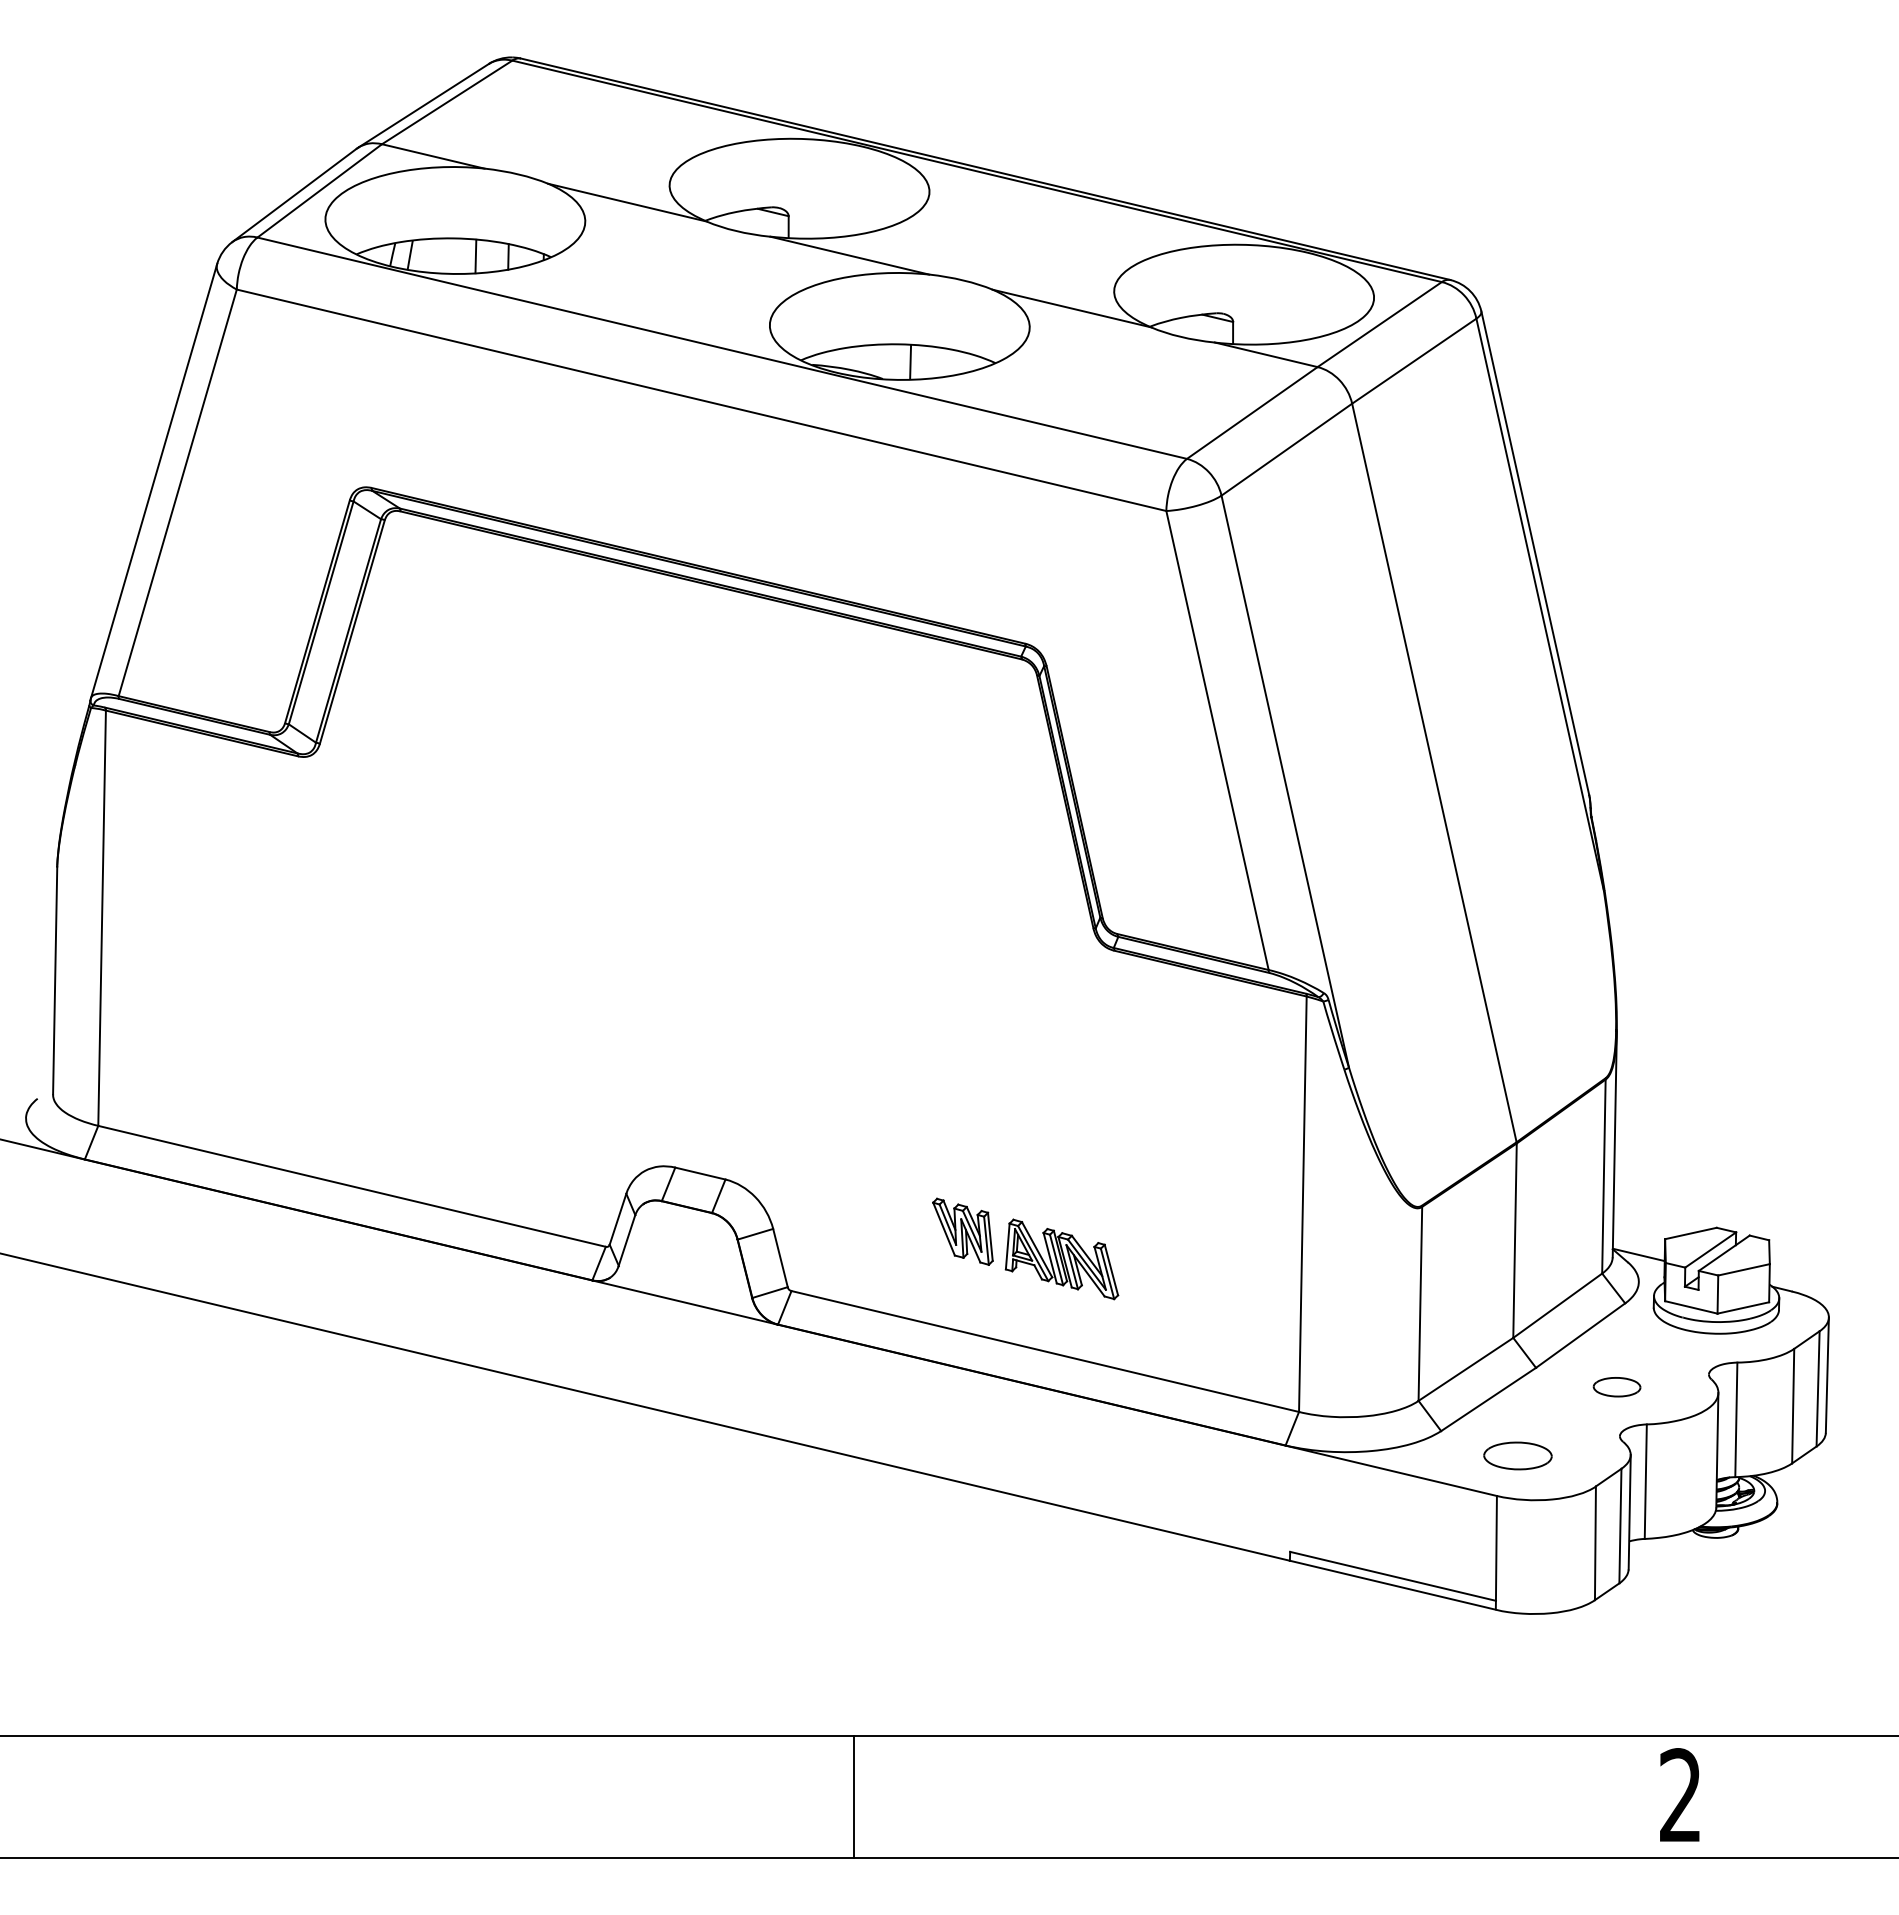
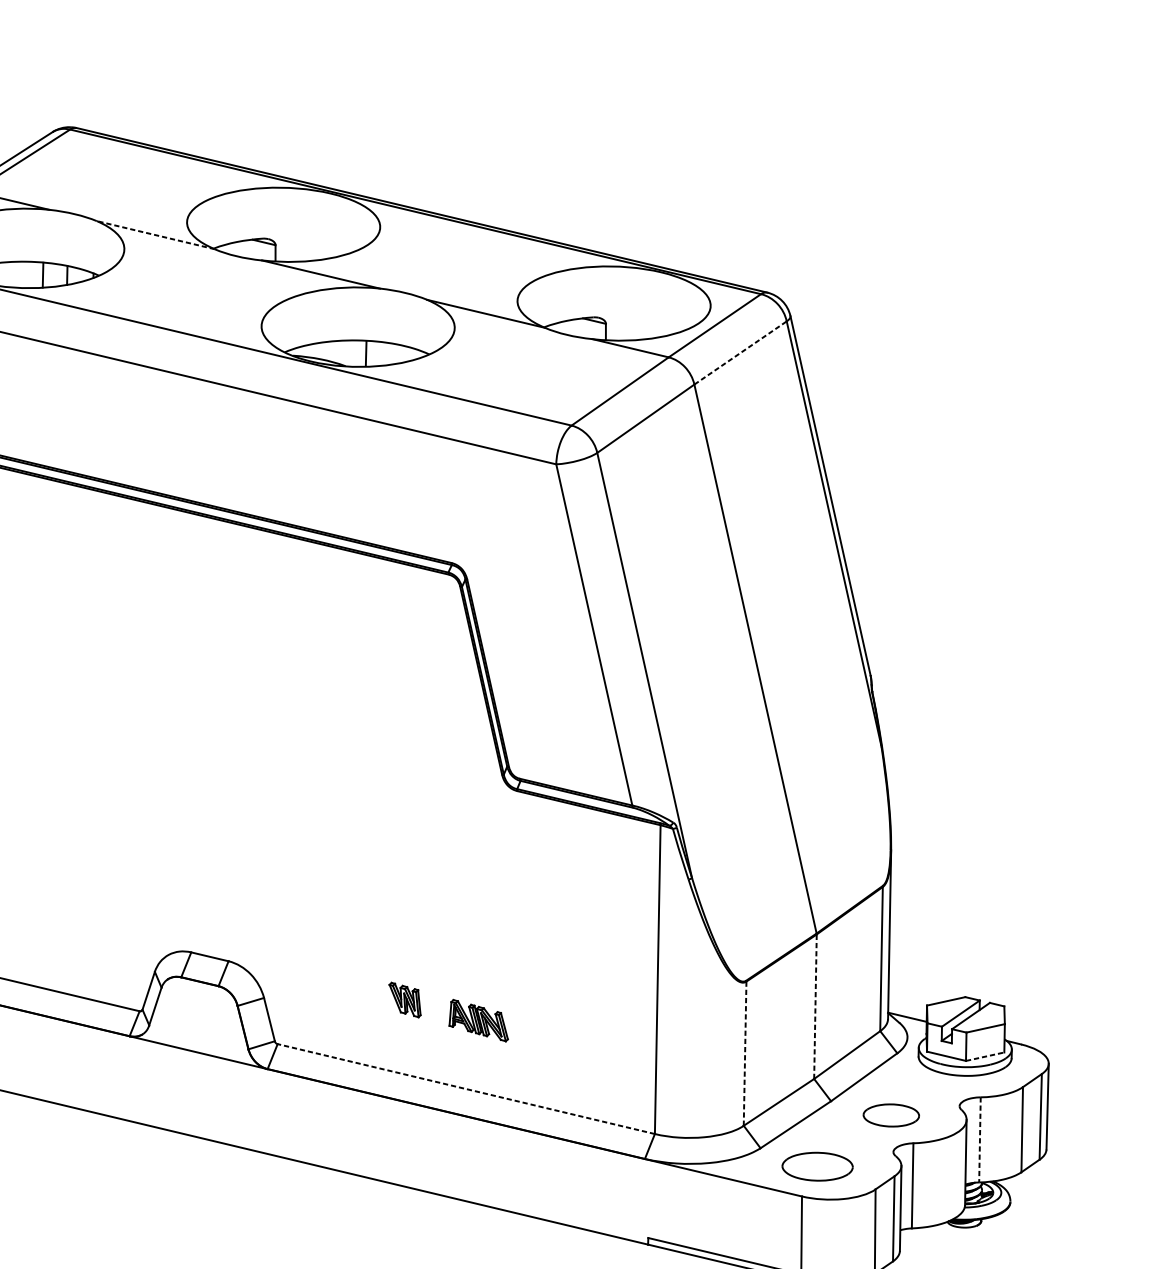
line: (627, 202) -> (155, 235), solid -> dashed
line: (1414, 360) -> (740, 352), solid -> dashed
part: (962, 1231) -> (404, 999), size x0.7
line: (1515, 1240) -> (815, 1006), solid -> dashed
part: (1061, 1259) -> (478, 1020), size x0.7
line: (1420, 1303) -> (745, 1053), solid -> dashed
line: (1743, 1307) -> (985, 1056), solid -> dashed
line: (1045, 1351) -> (466, 1089), solid -> dashed
part: (1616, 1387) -> (890, 1115), size x1.6
line: (1736, 1420) -> (980, 1140), solid -> dashed
part: (1517, 1455) -> (817, 1166), size x1.4

